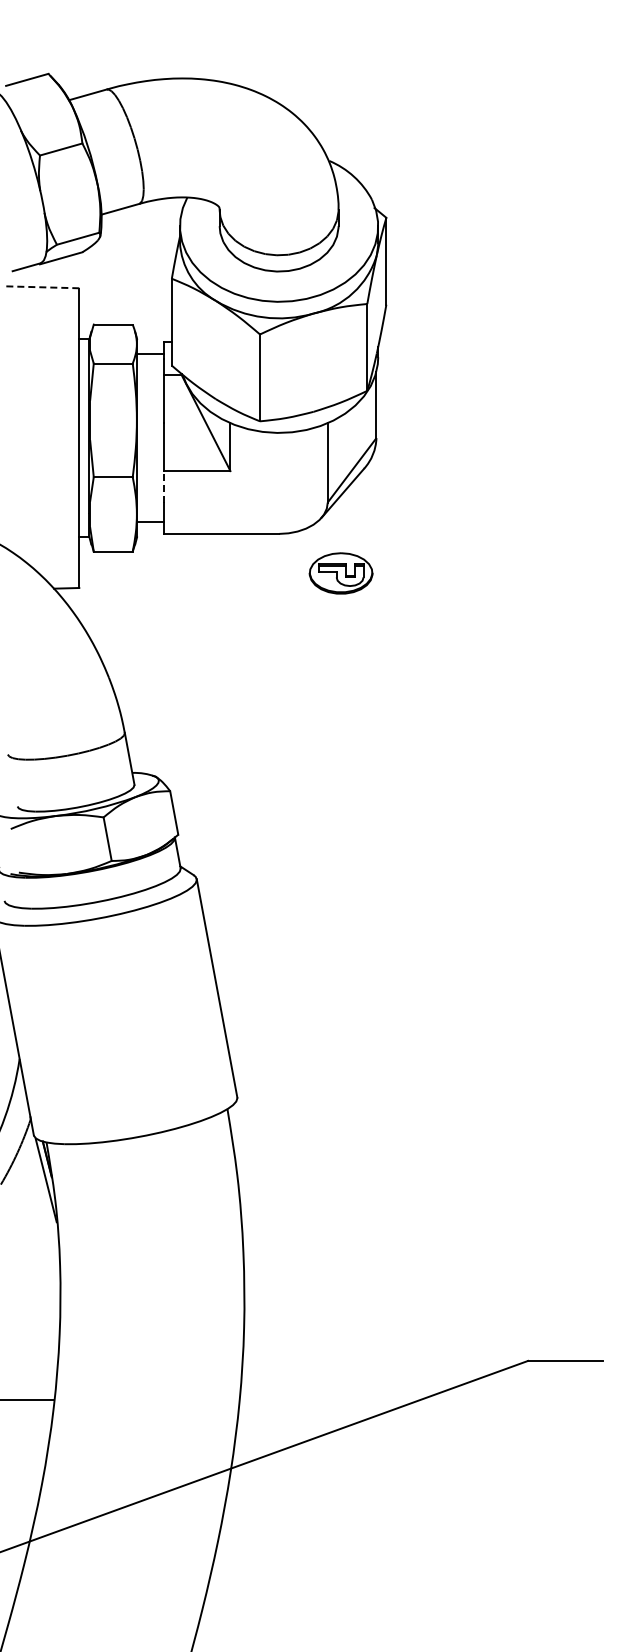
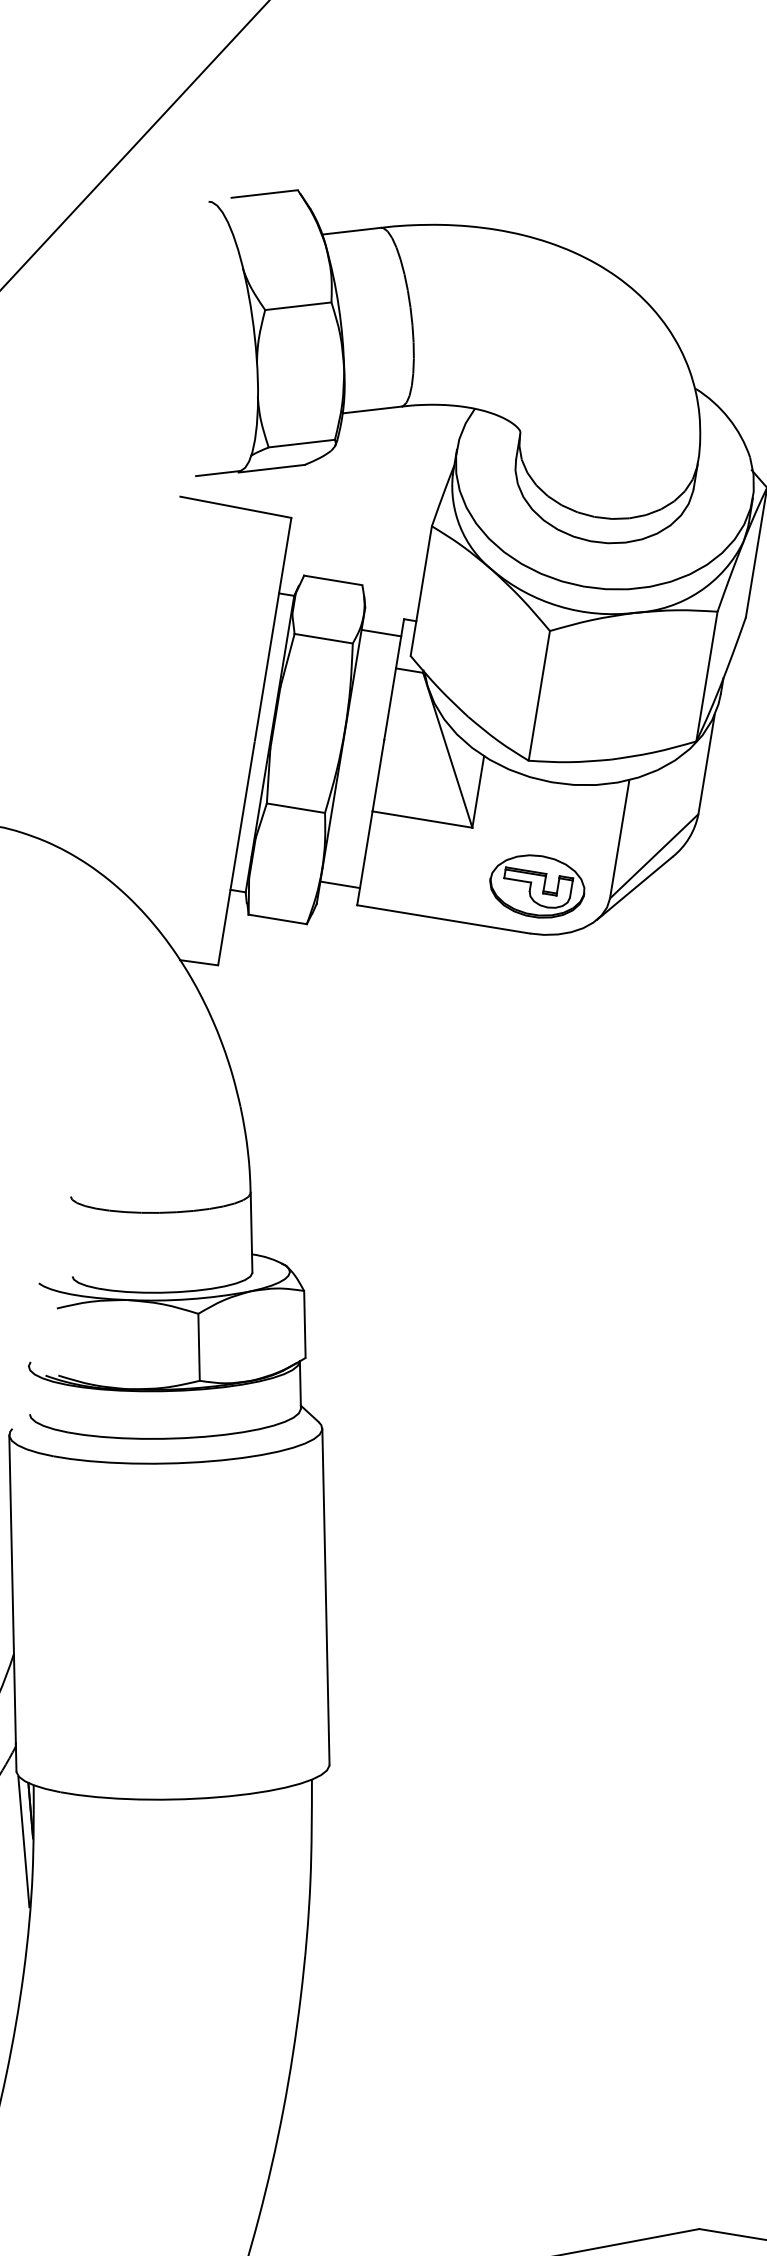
line: (41, 287) -> (235, 507), dashed -> solid
line: (163, 486) -> (368, 834), dashed -> solid
part: (340, 573) -> (536, 886), moved

